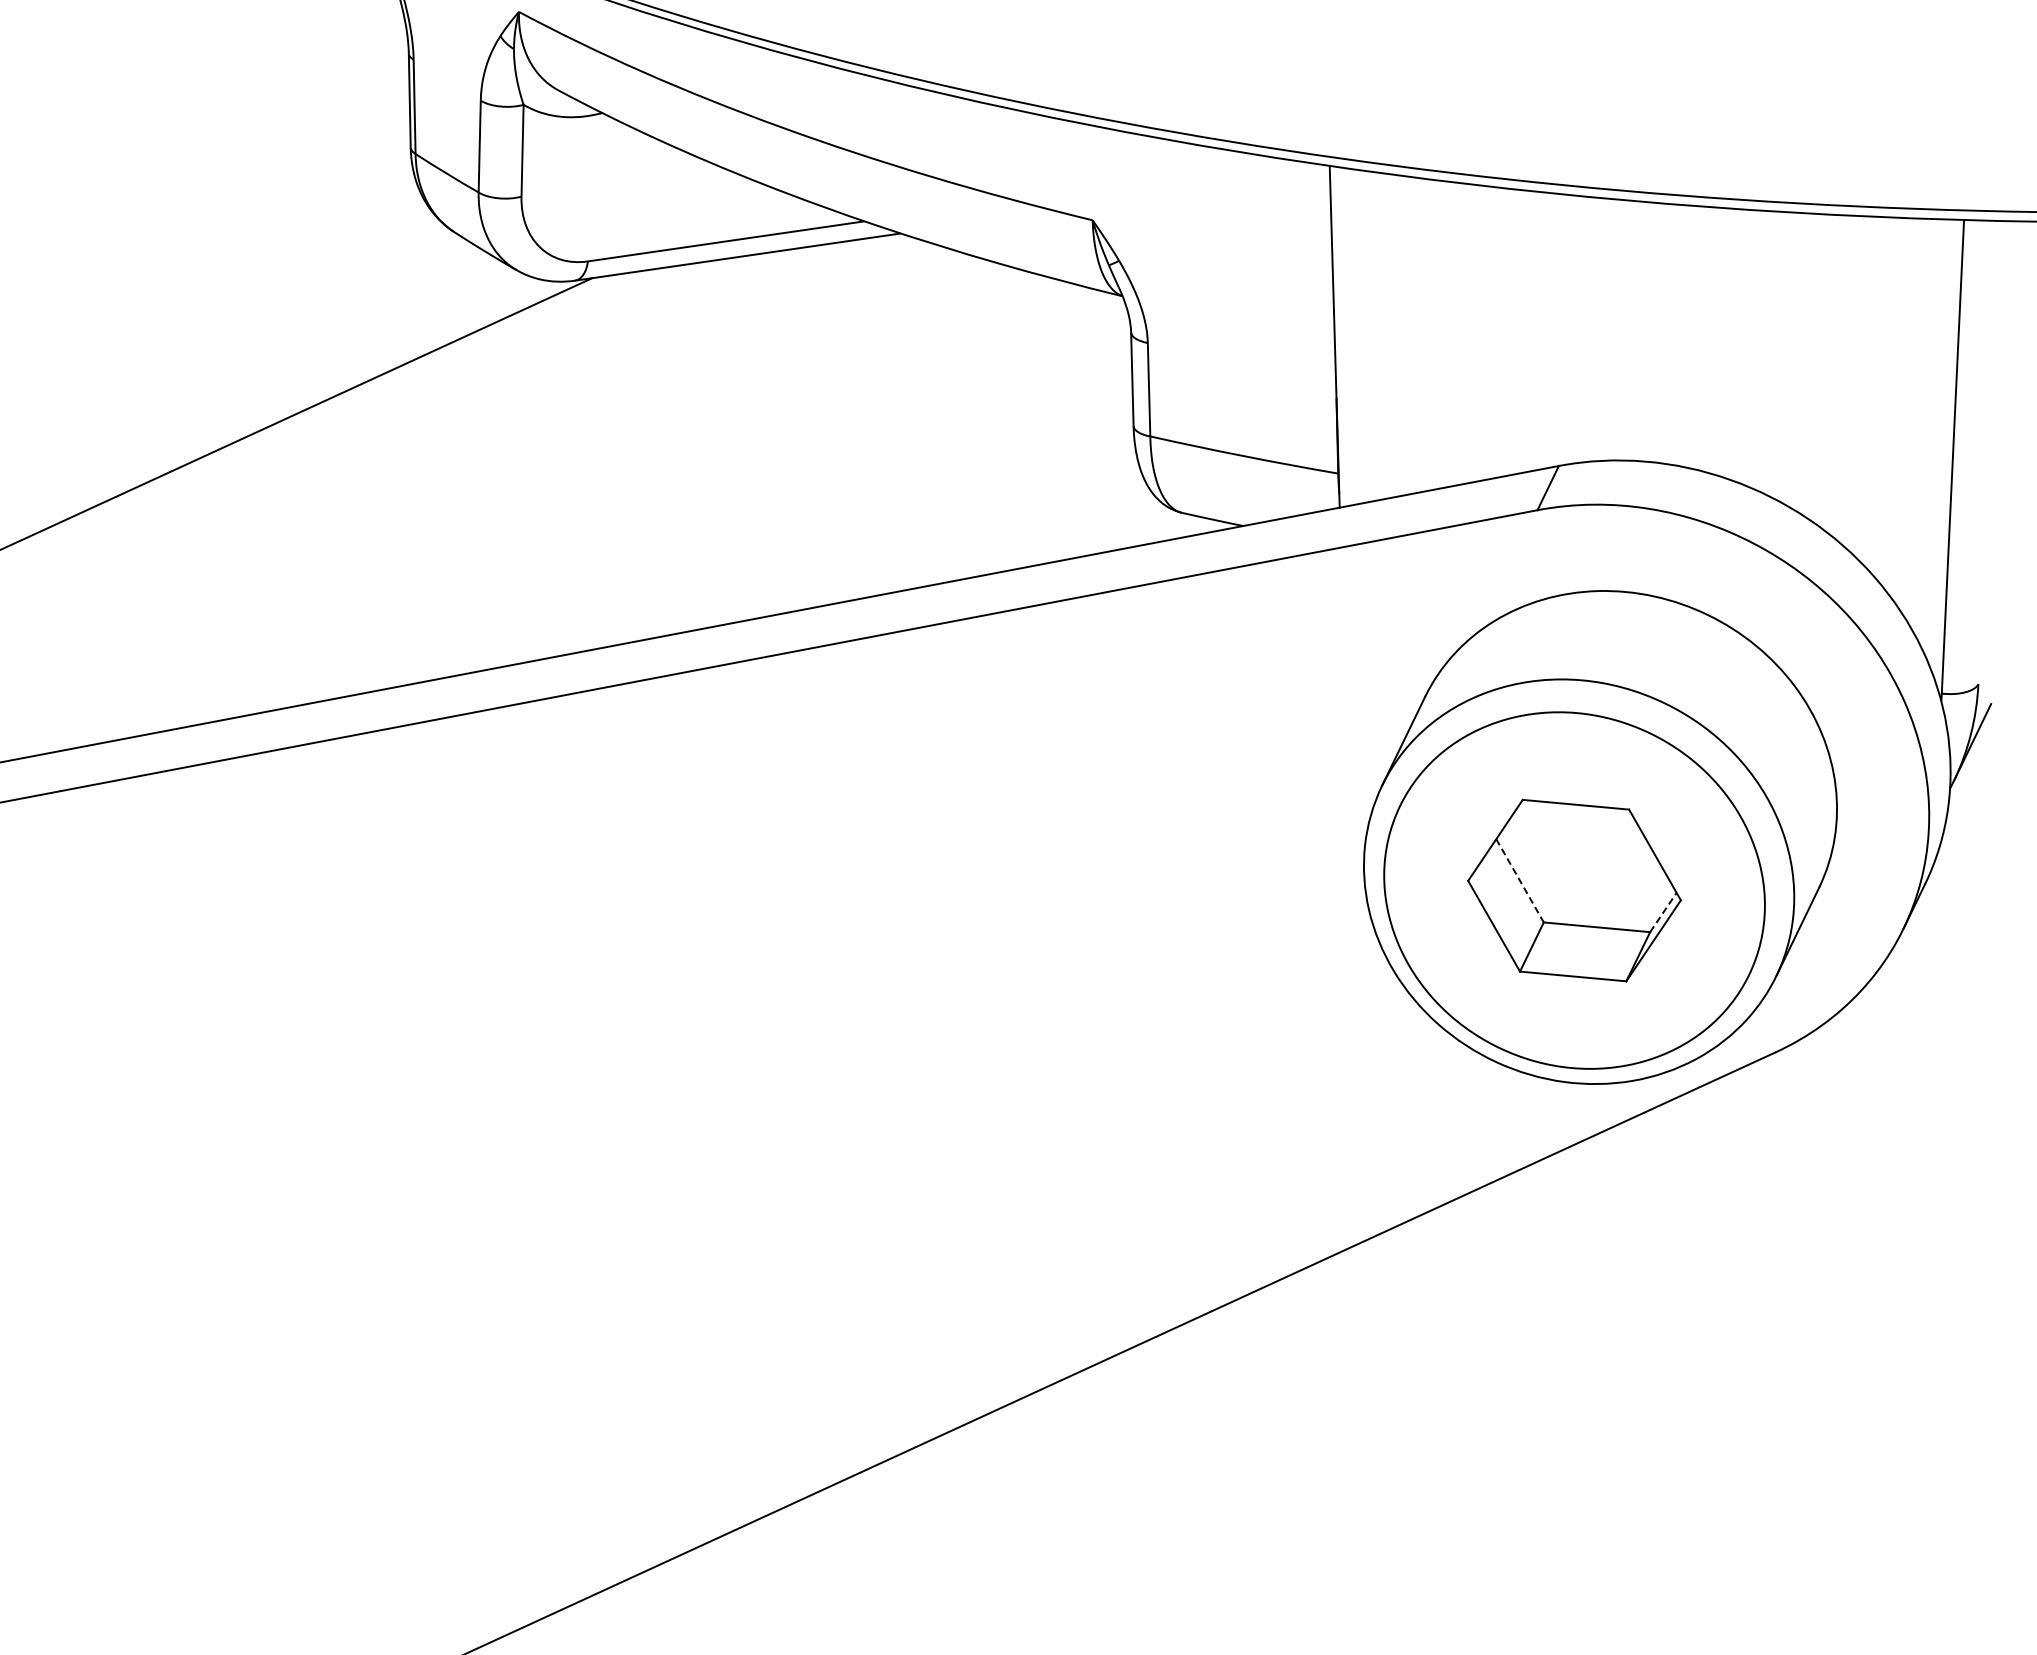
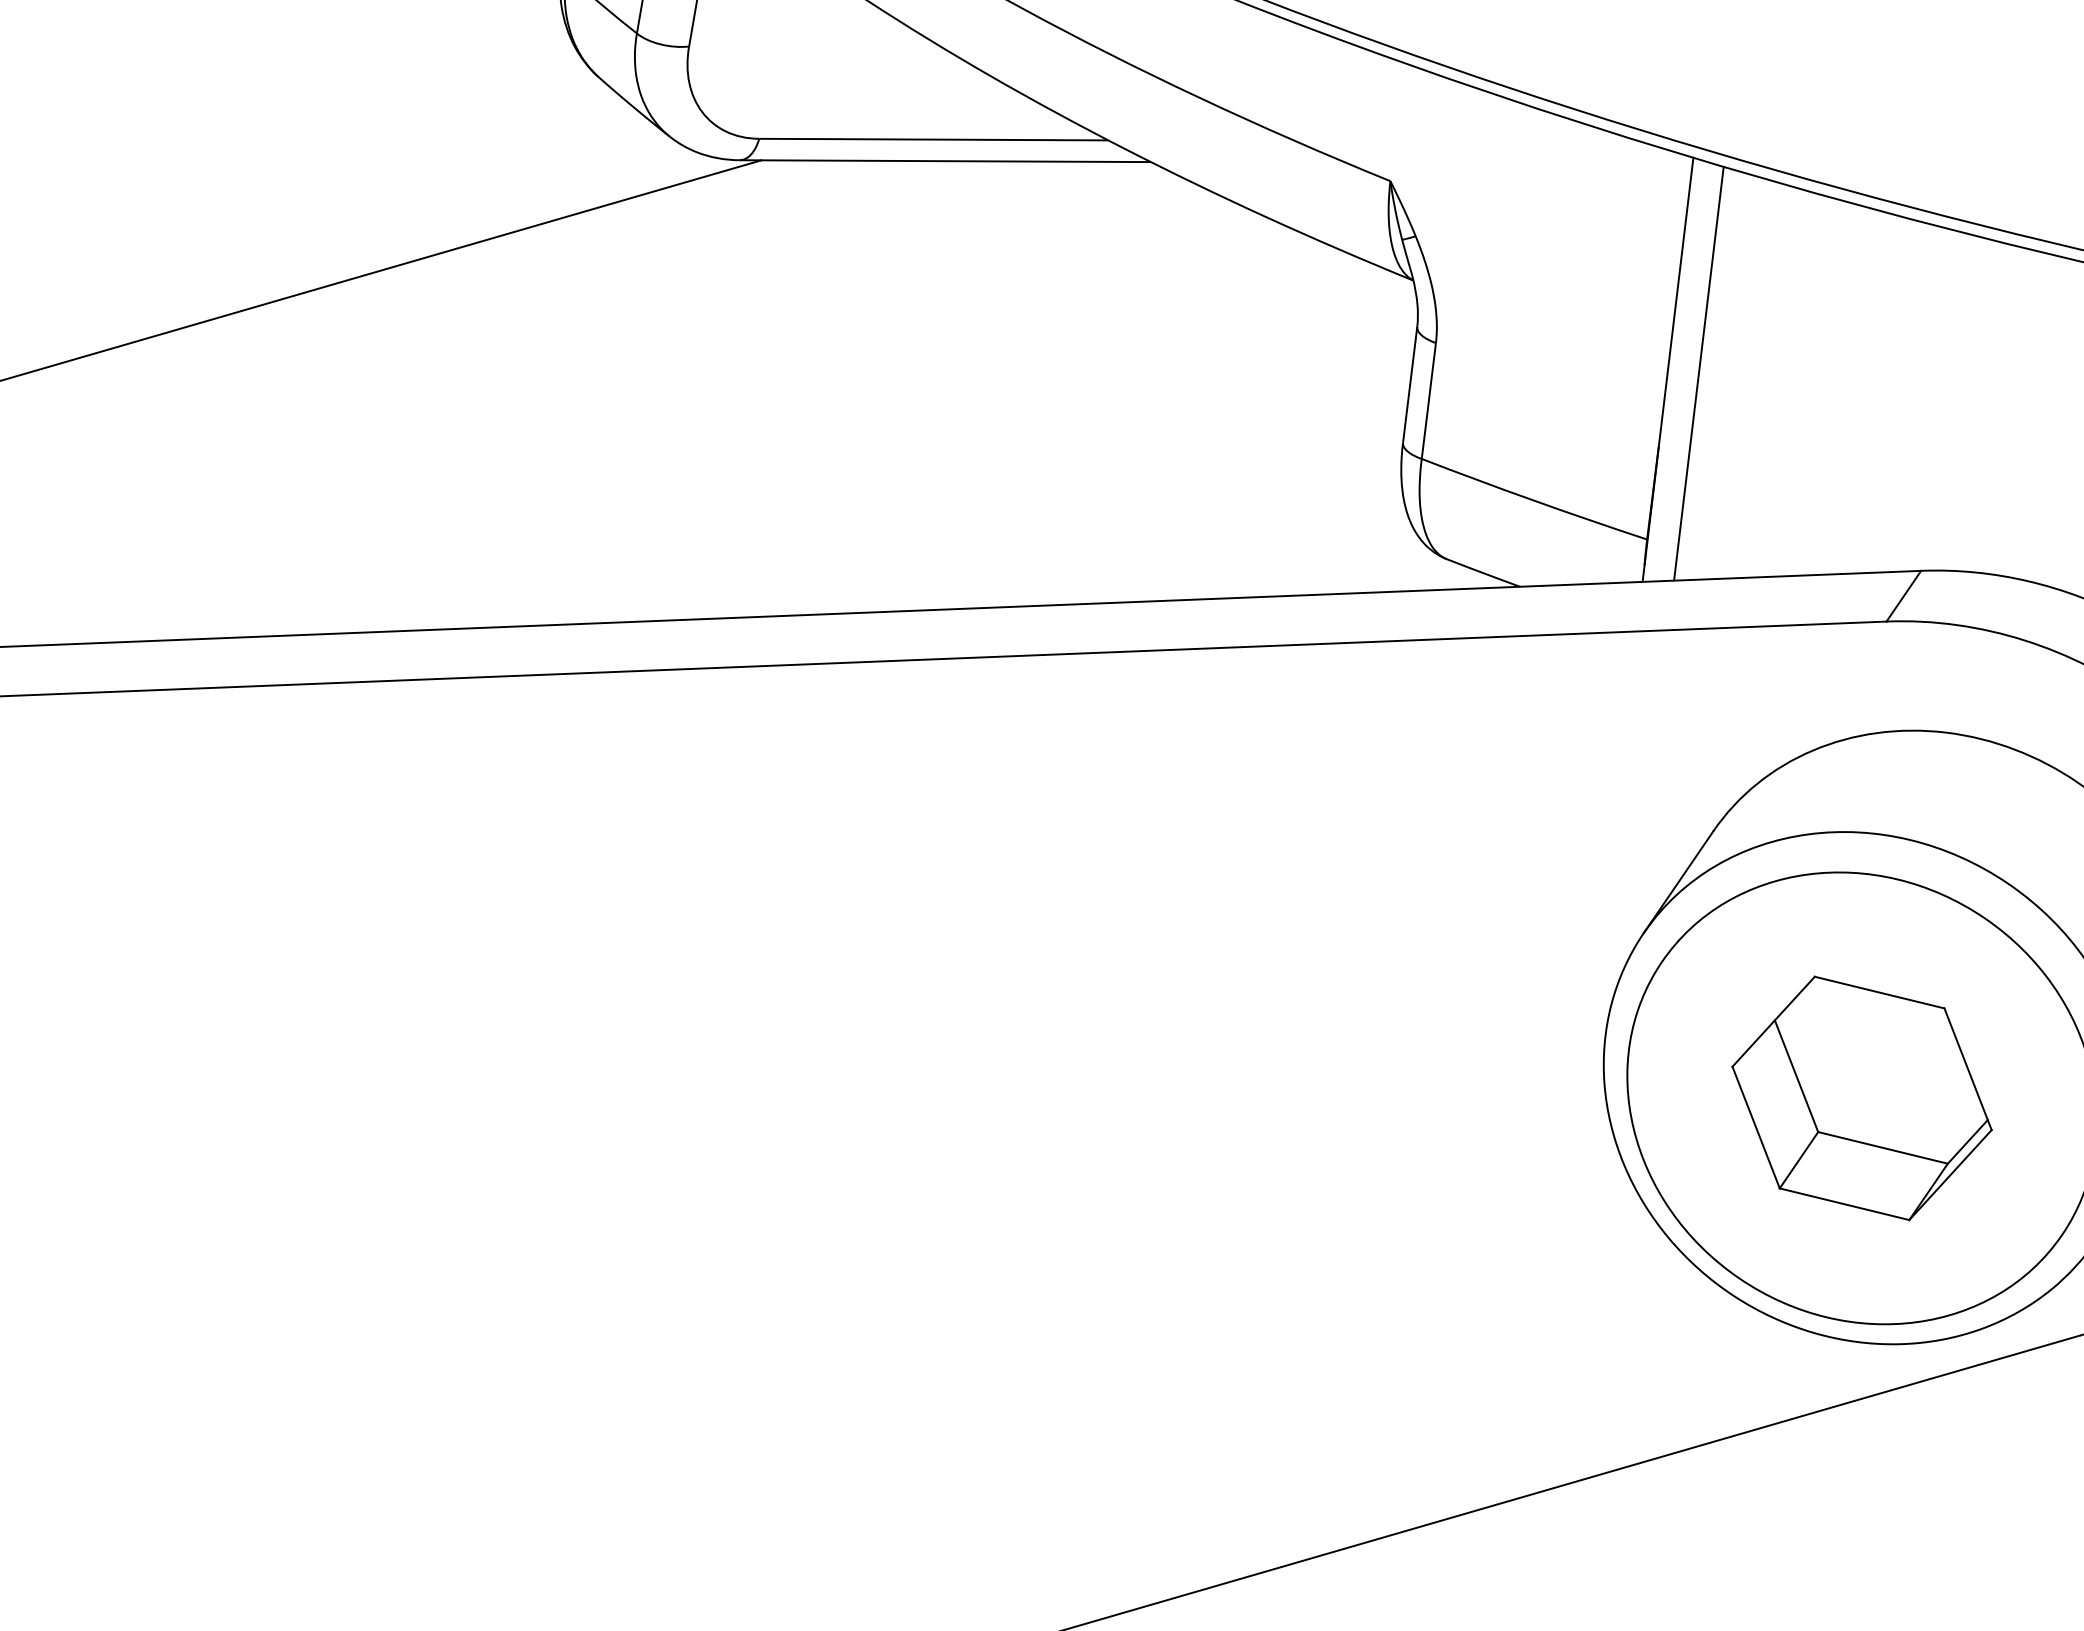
line: (1359, 335) -> (1698, 372), added
line: (1520, 880) -> (1797, 1075), dashed -> solid
line: (1663, 912) -> (1967, 1141), dashed -> solid

